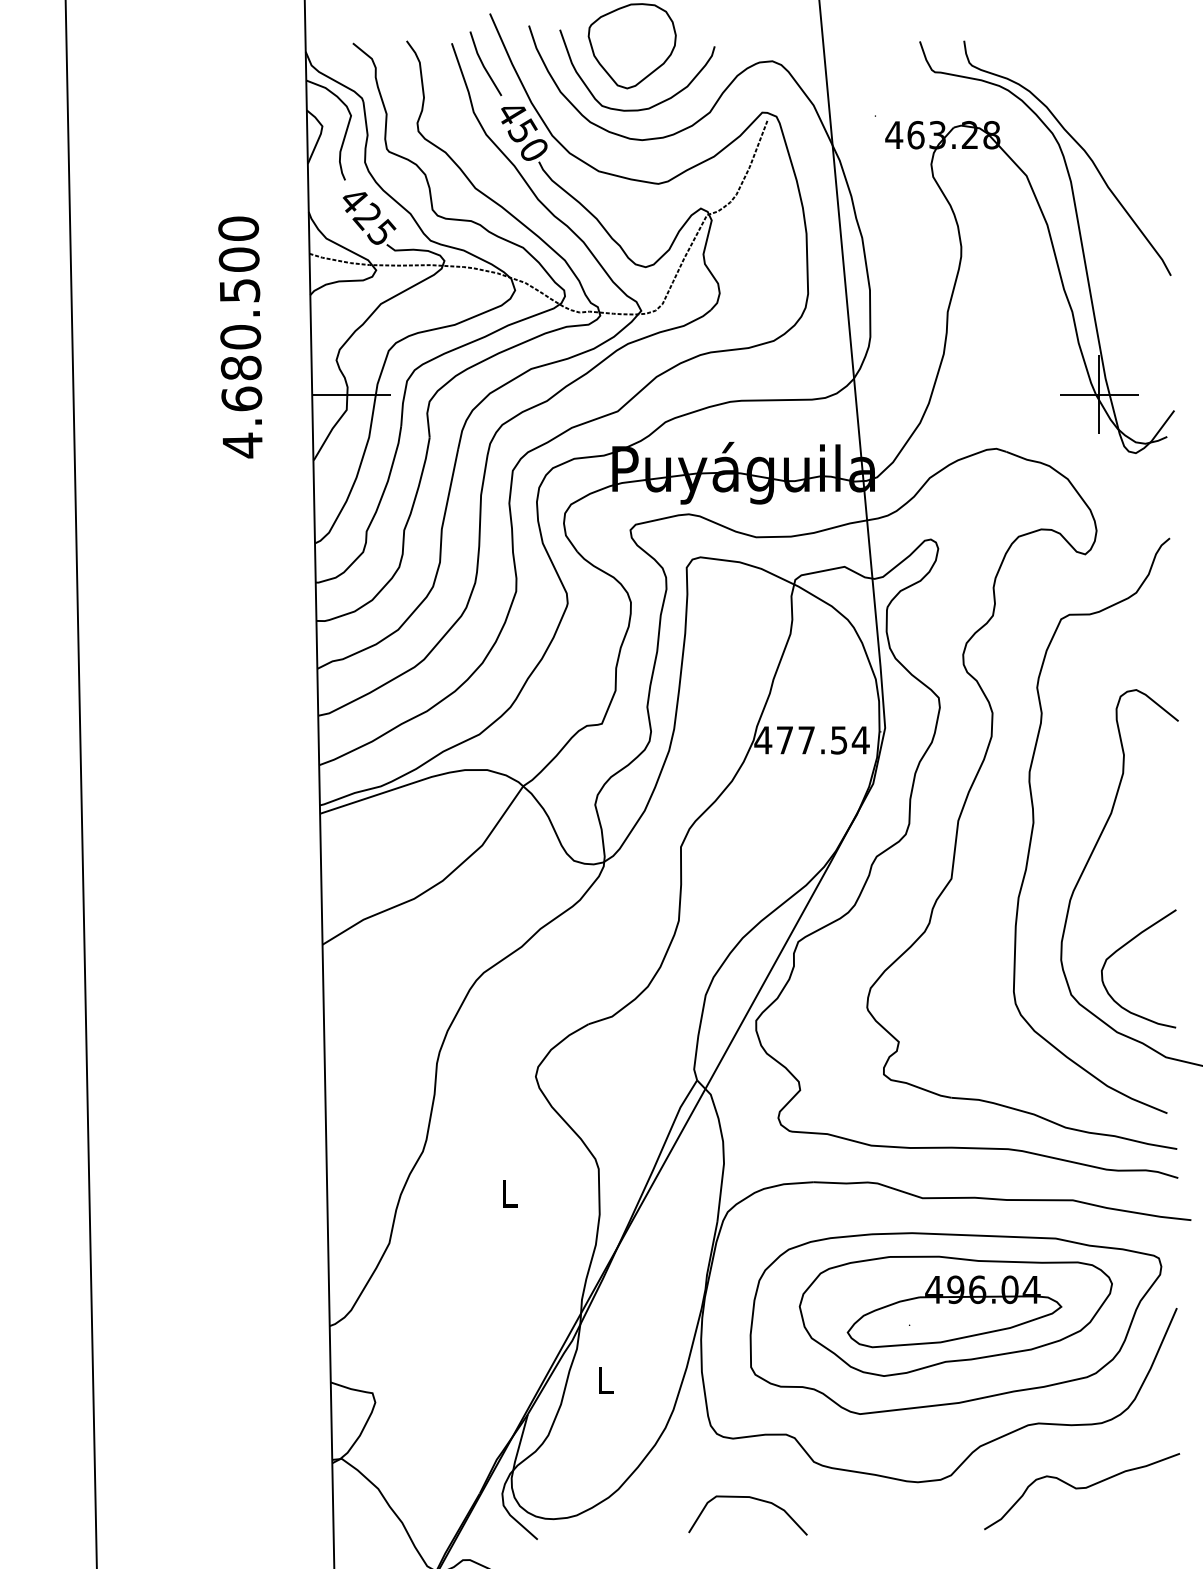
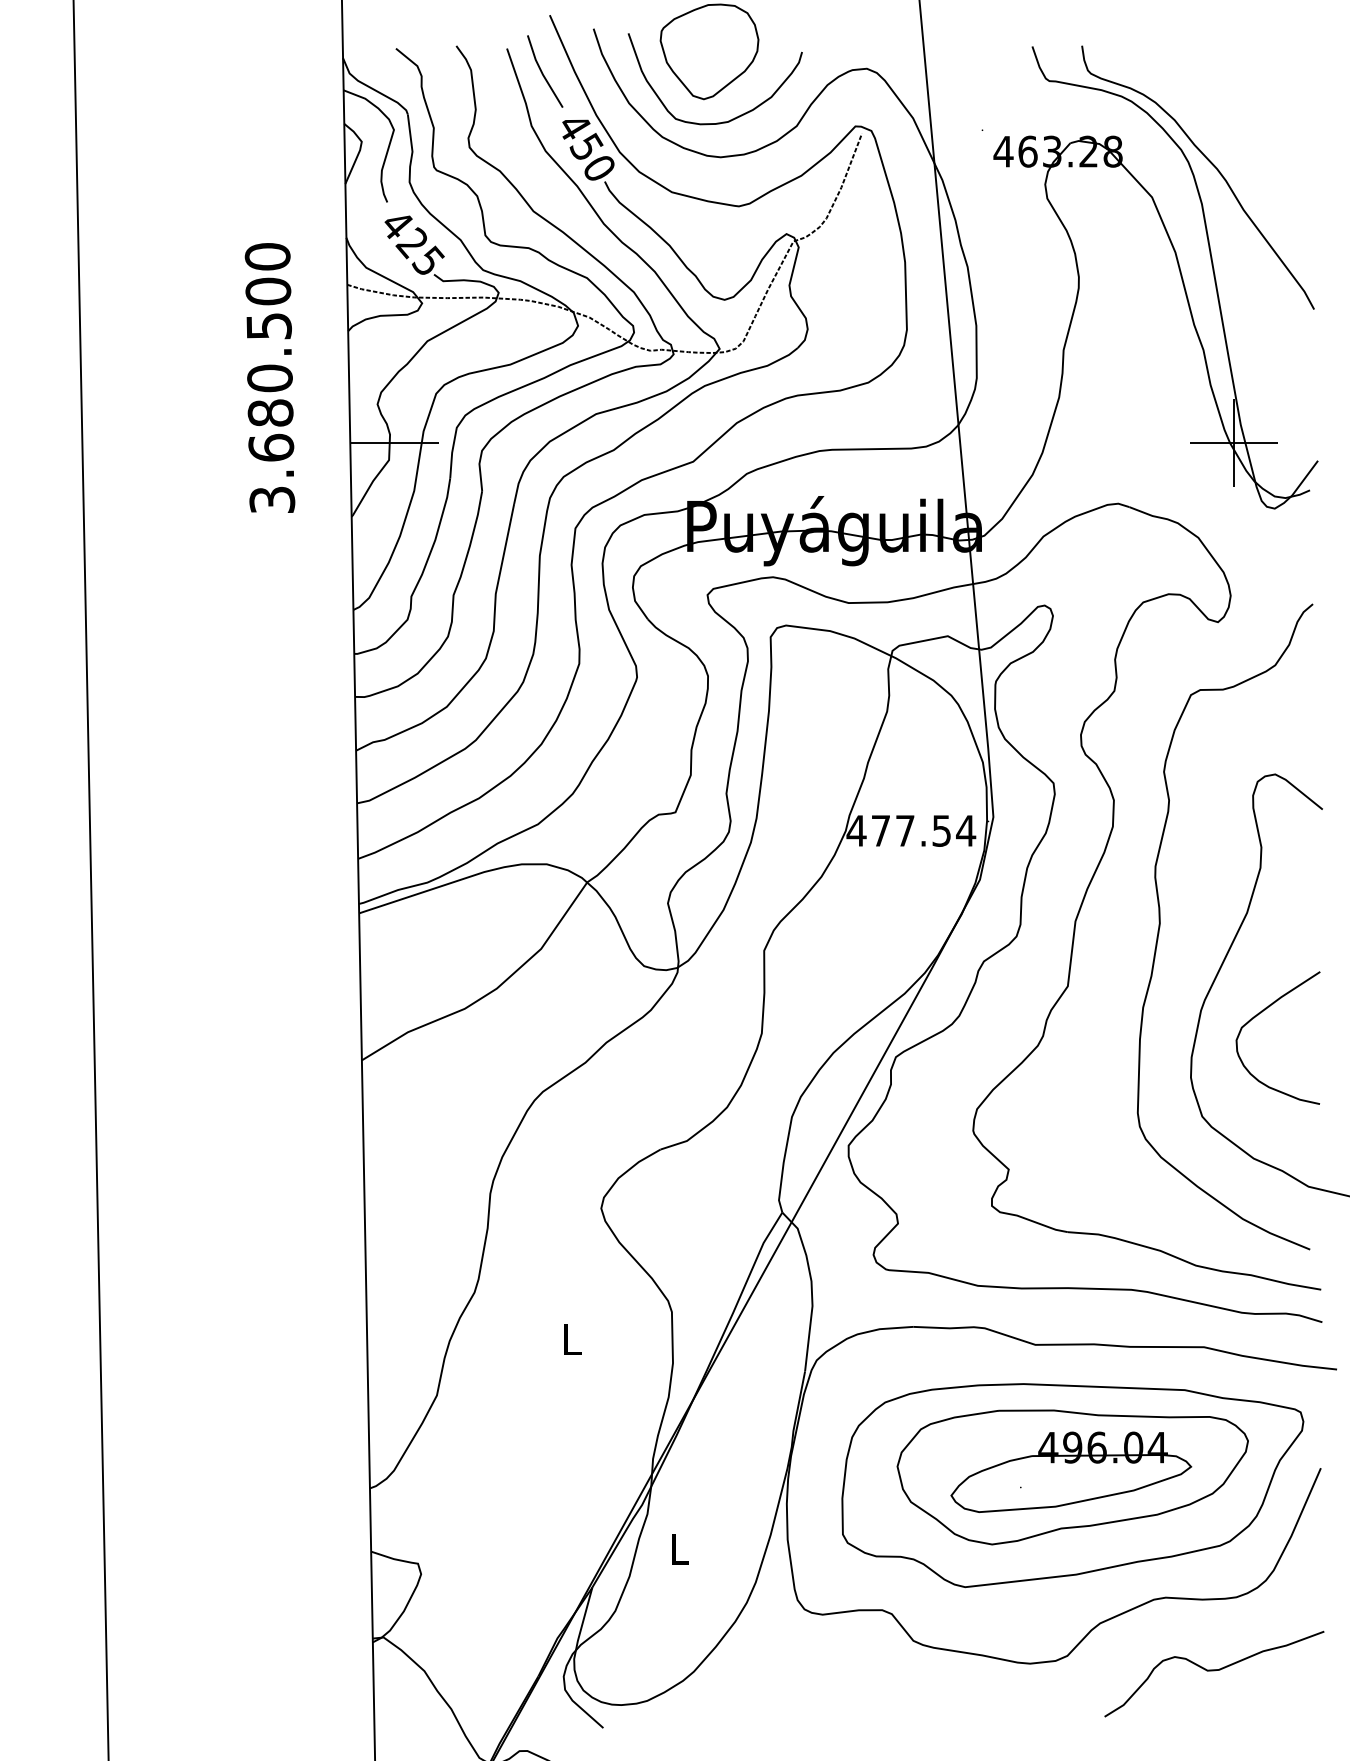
text: (242, 445) -> (272, 500), 4.680.500 -> 3.680.500
curve: (1123, 947) -> (1260, 1014), moved
curve: (753, 1499) -> (845, 1683), removed

